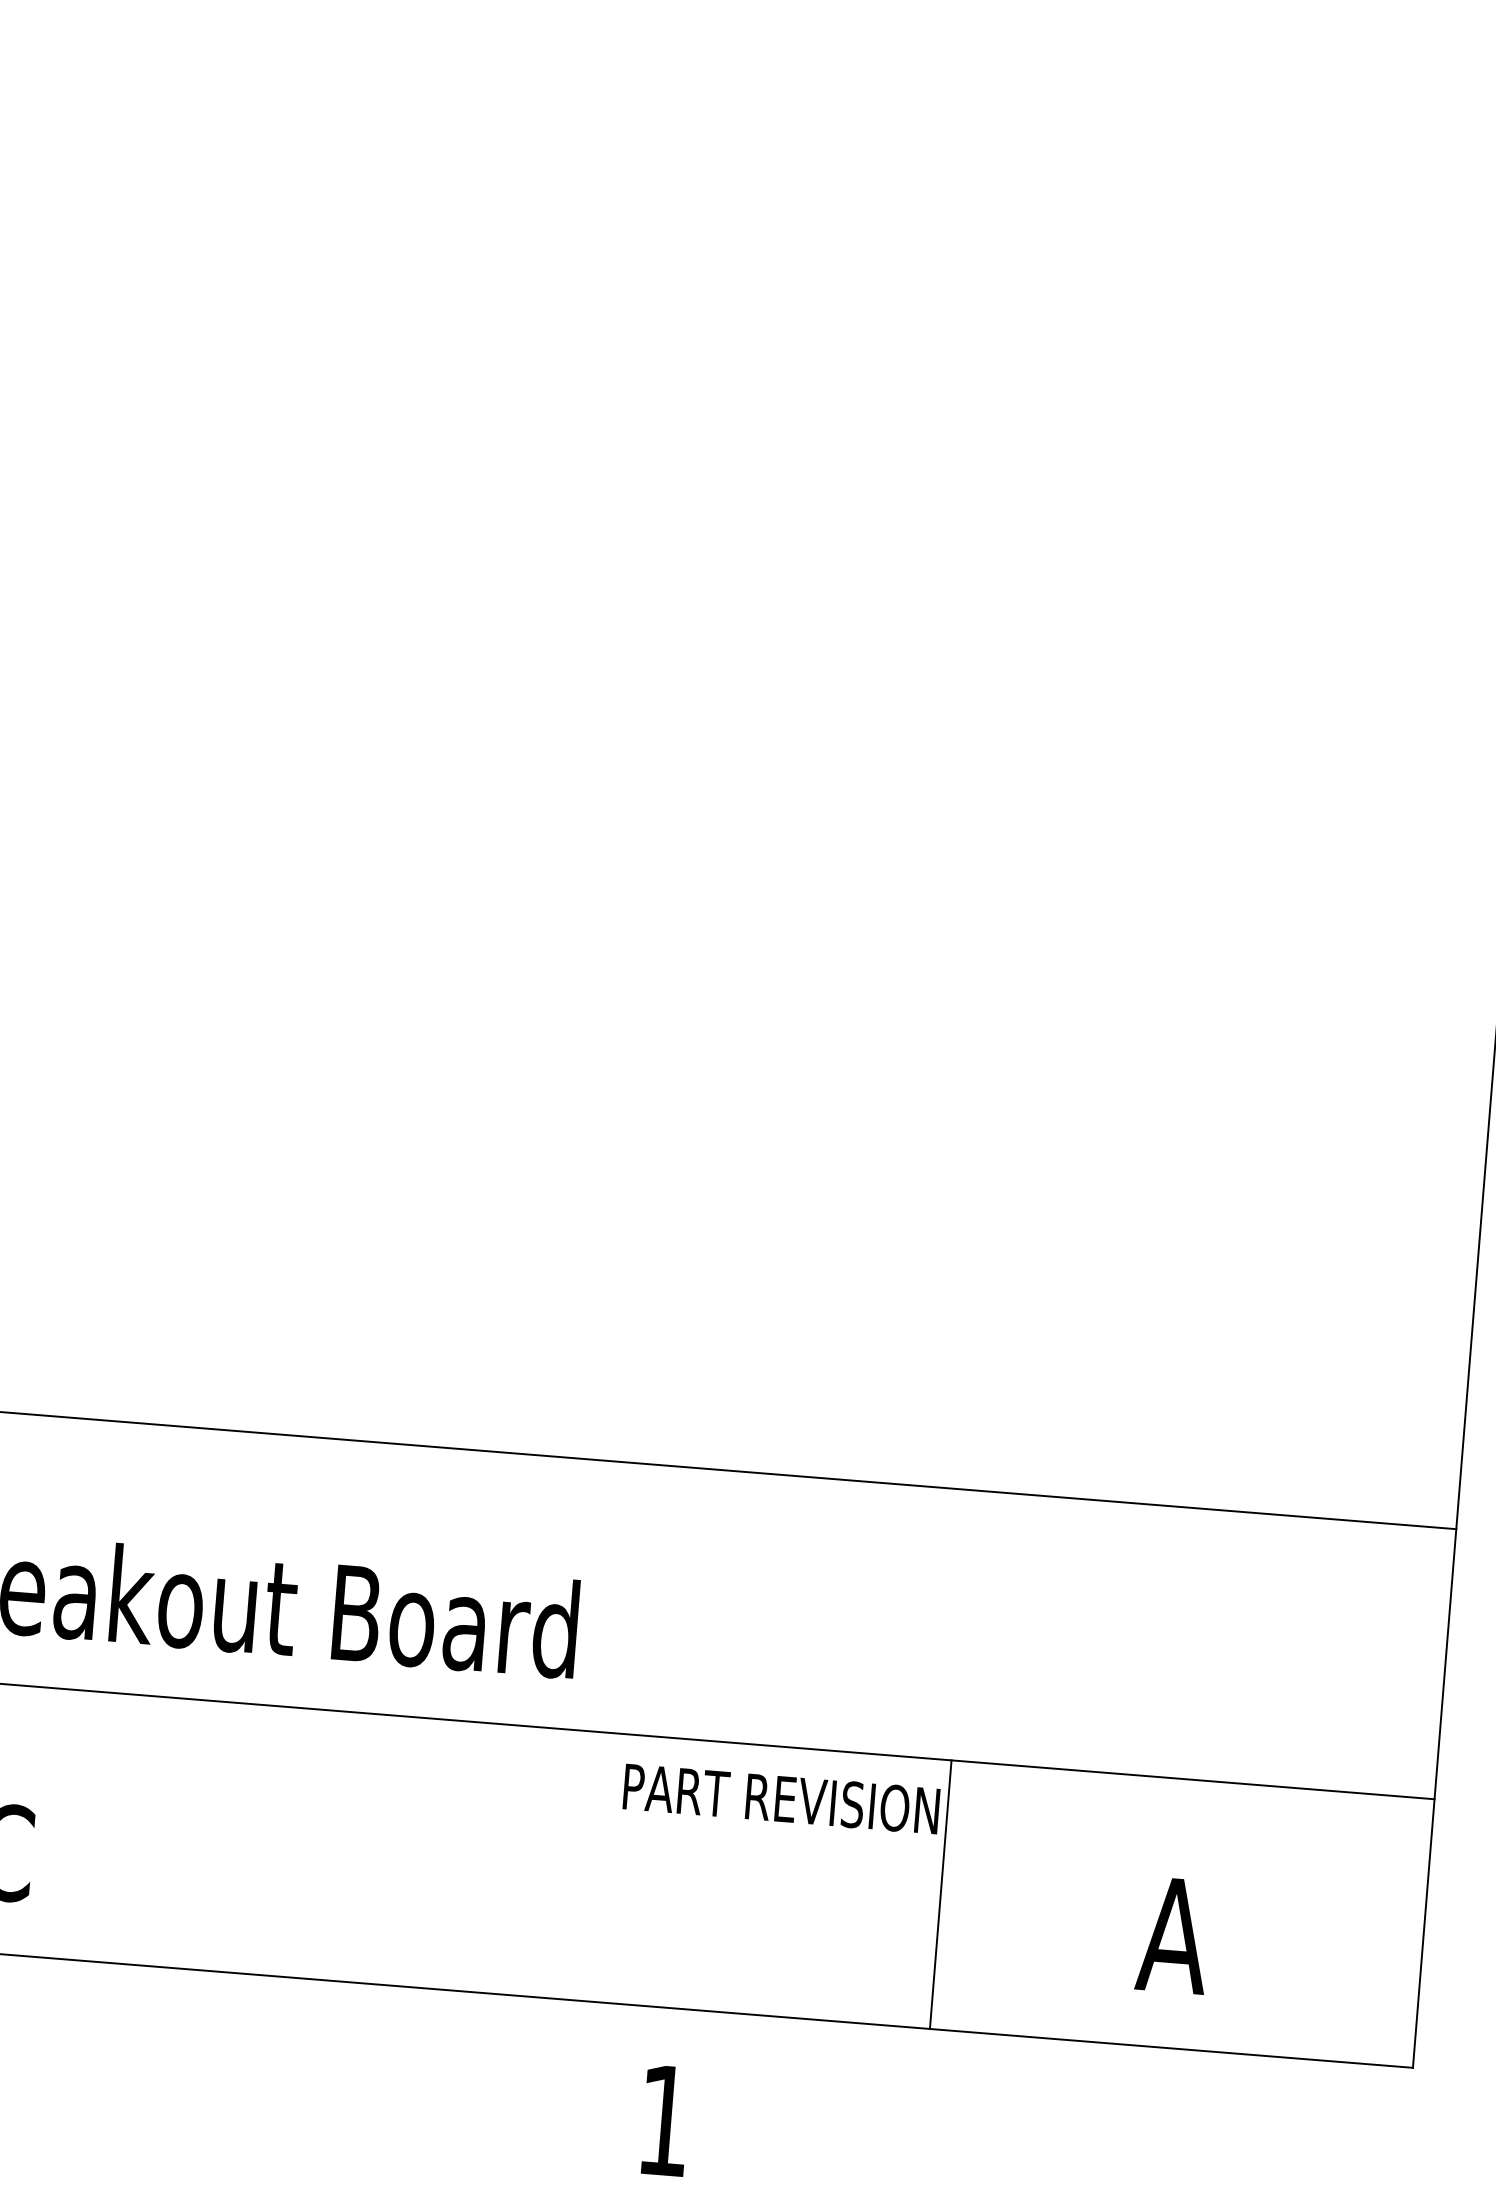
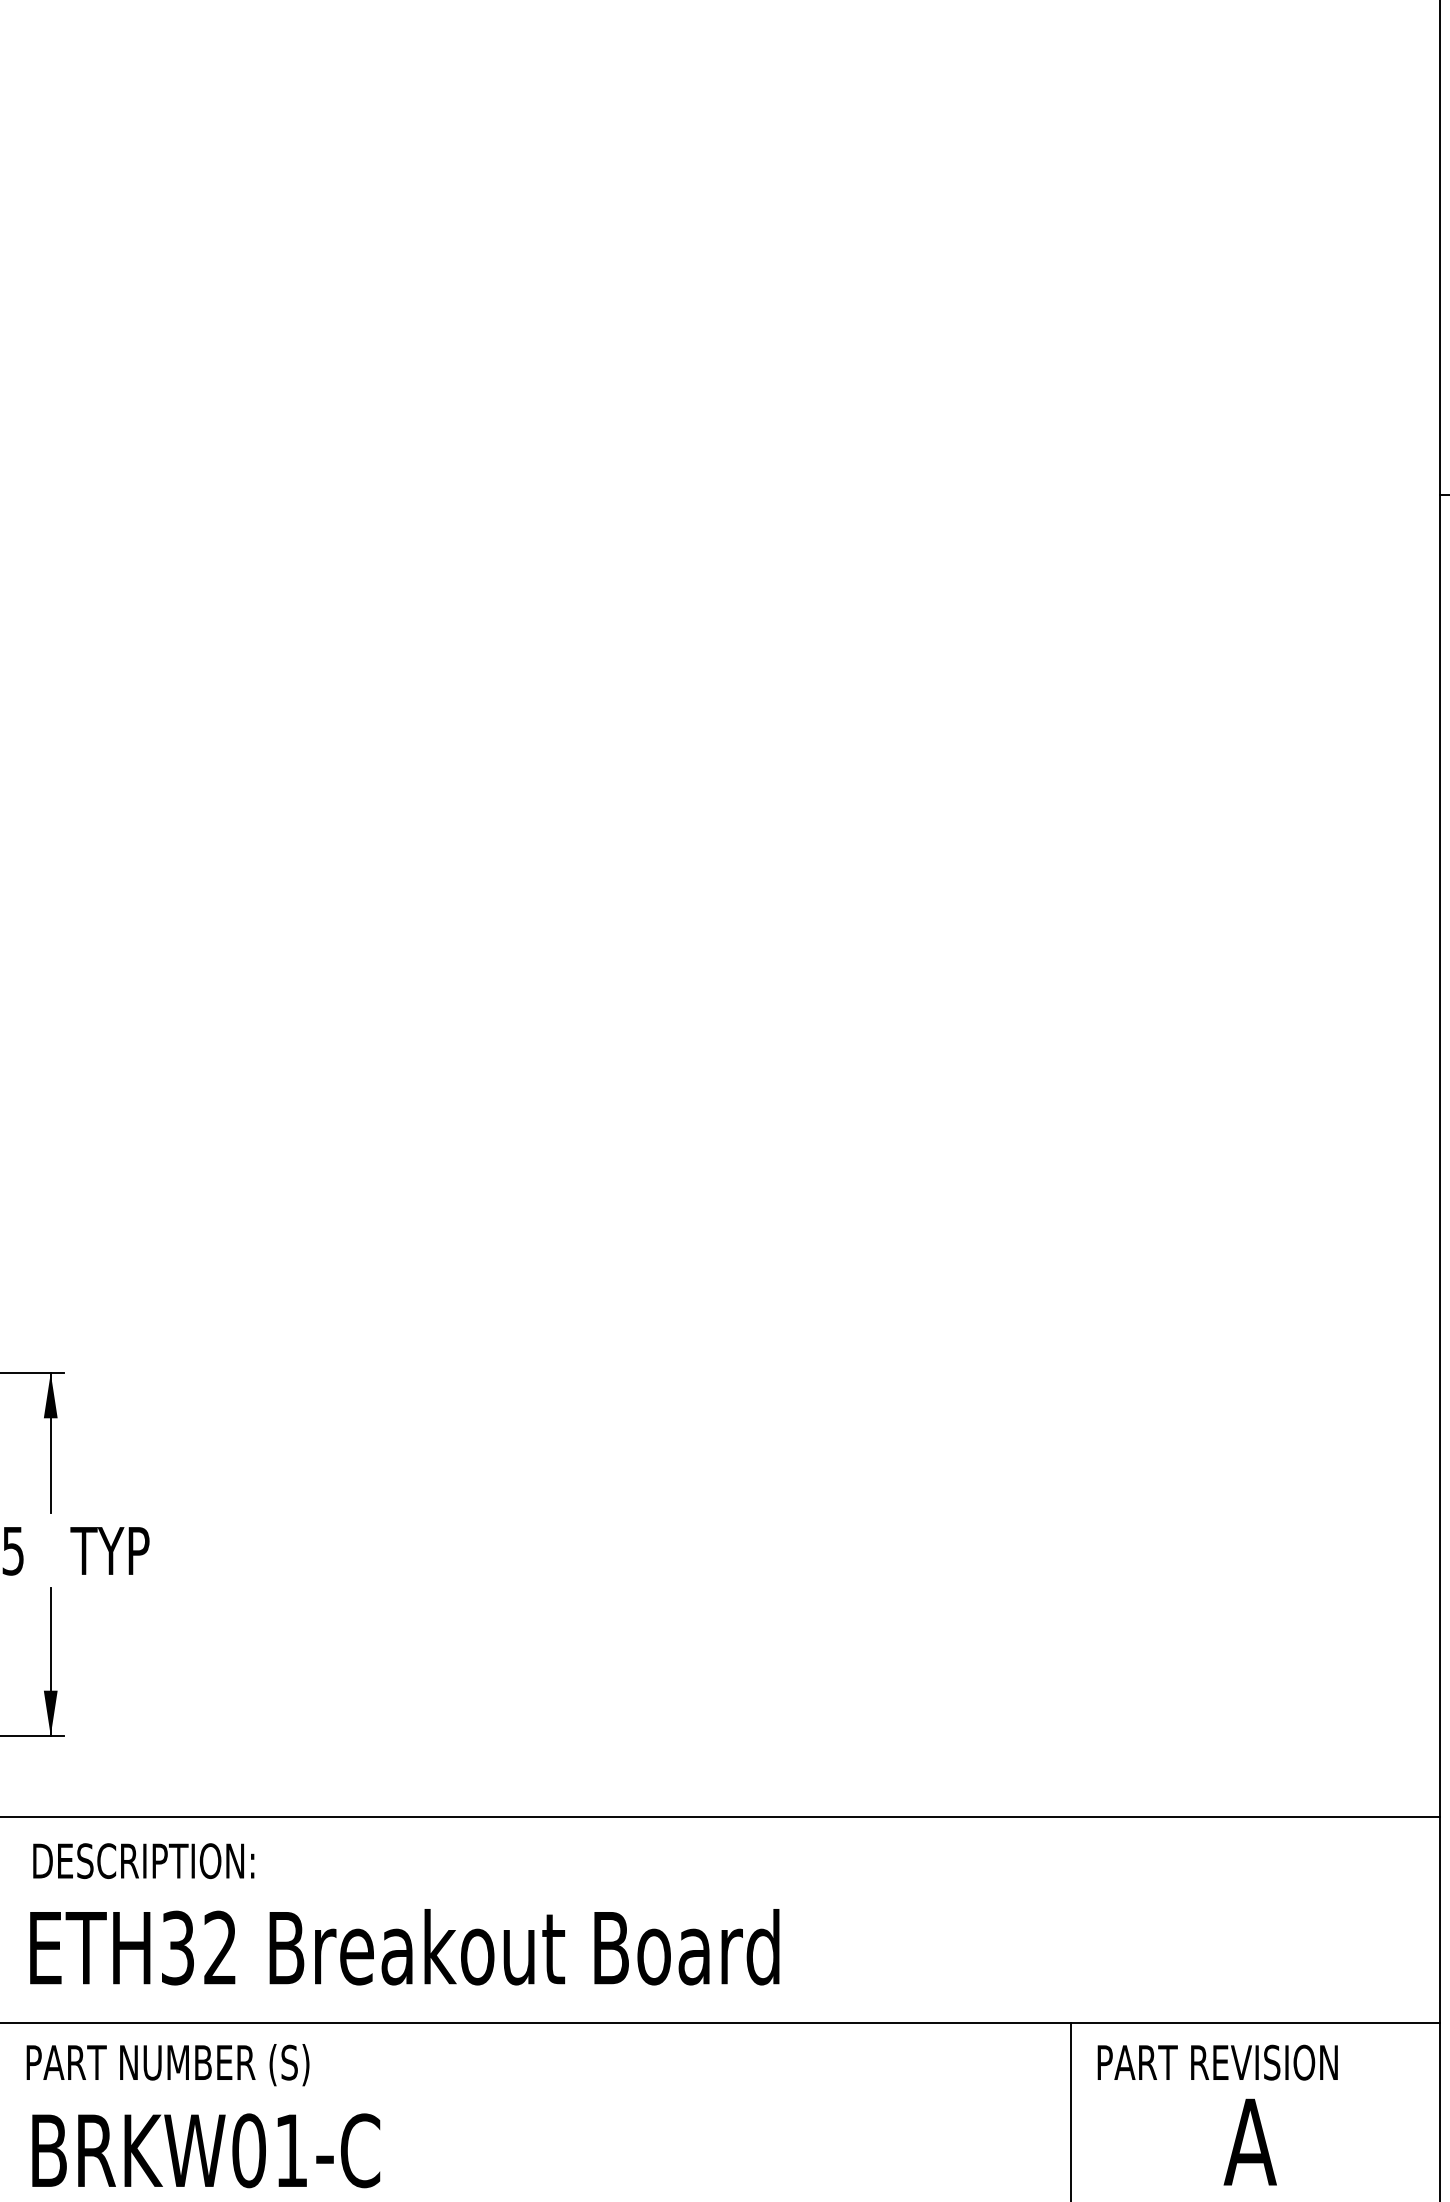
text: (781, 1798) -> (1217, 2062), moved

